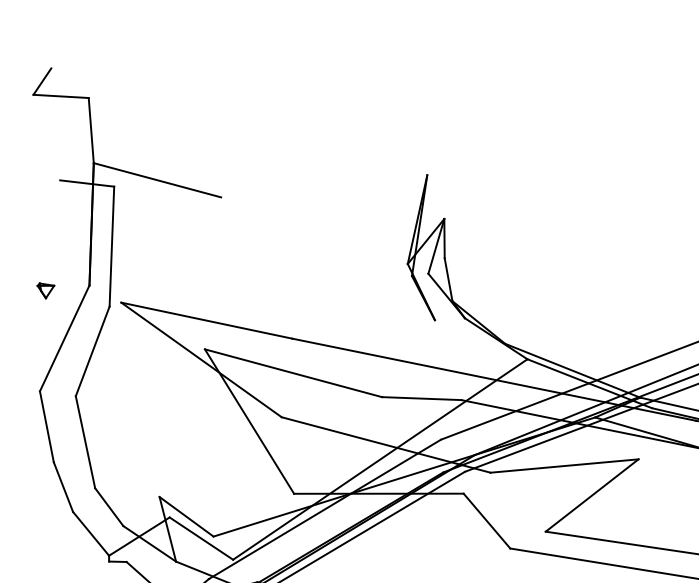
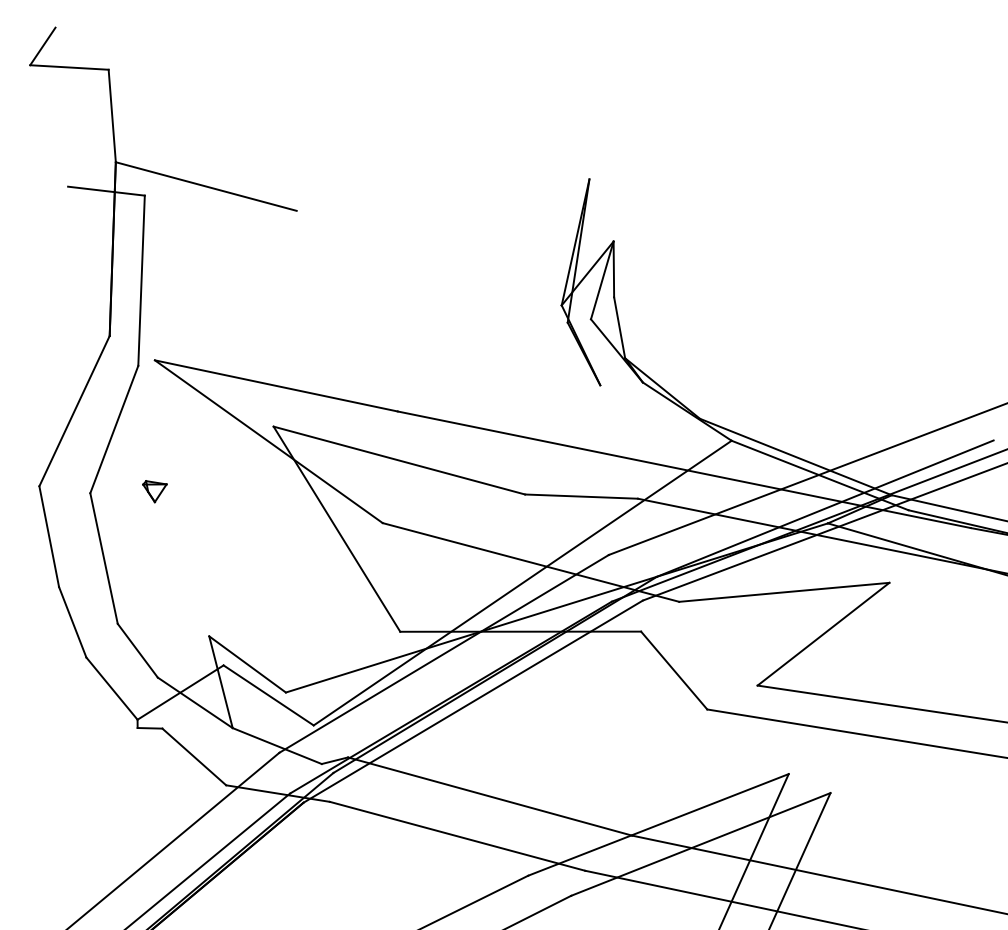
part: (45, 290) -> (154, 491), moved

